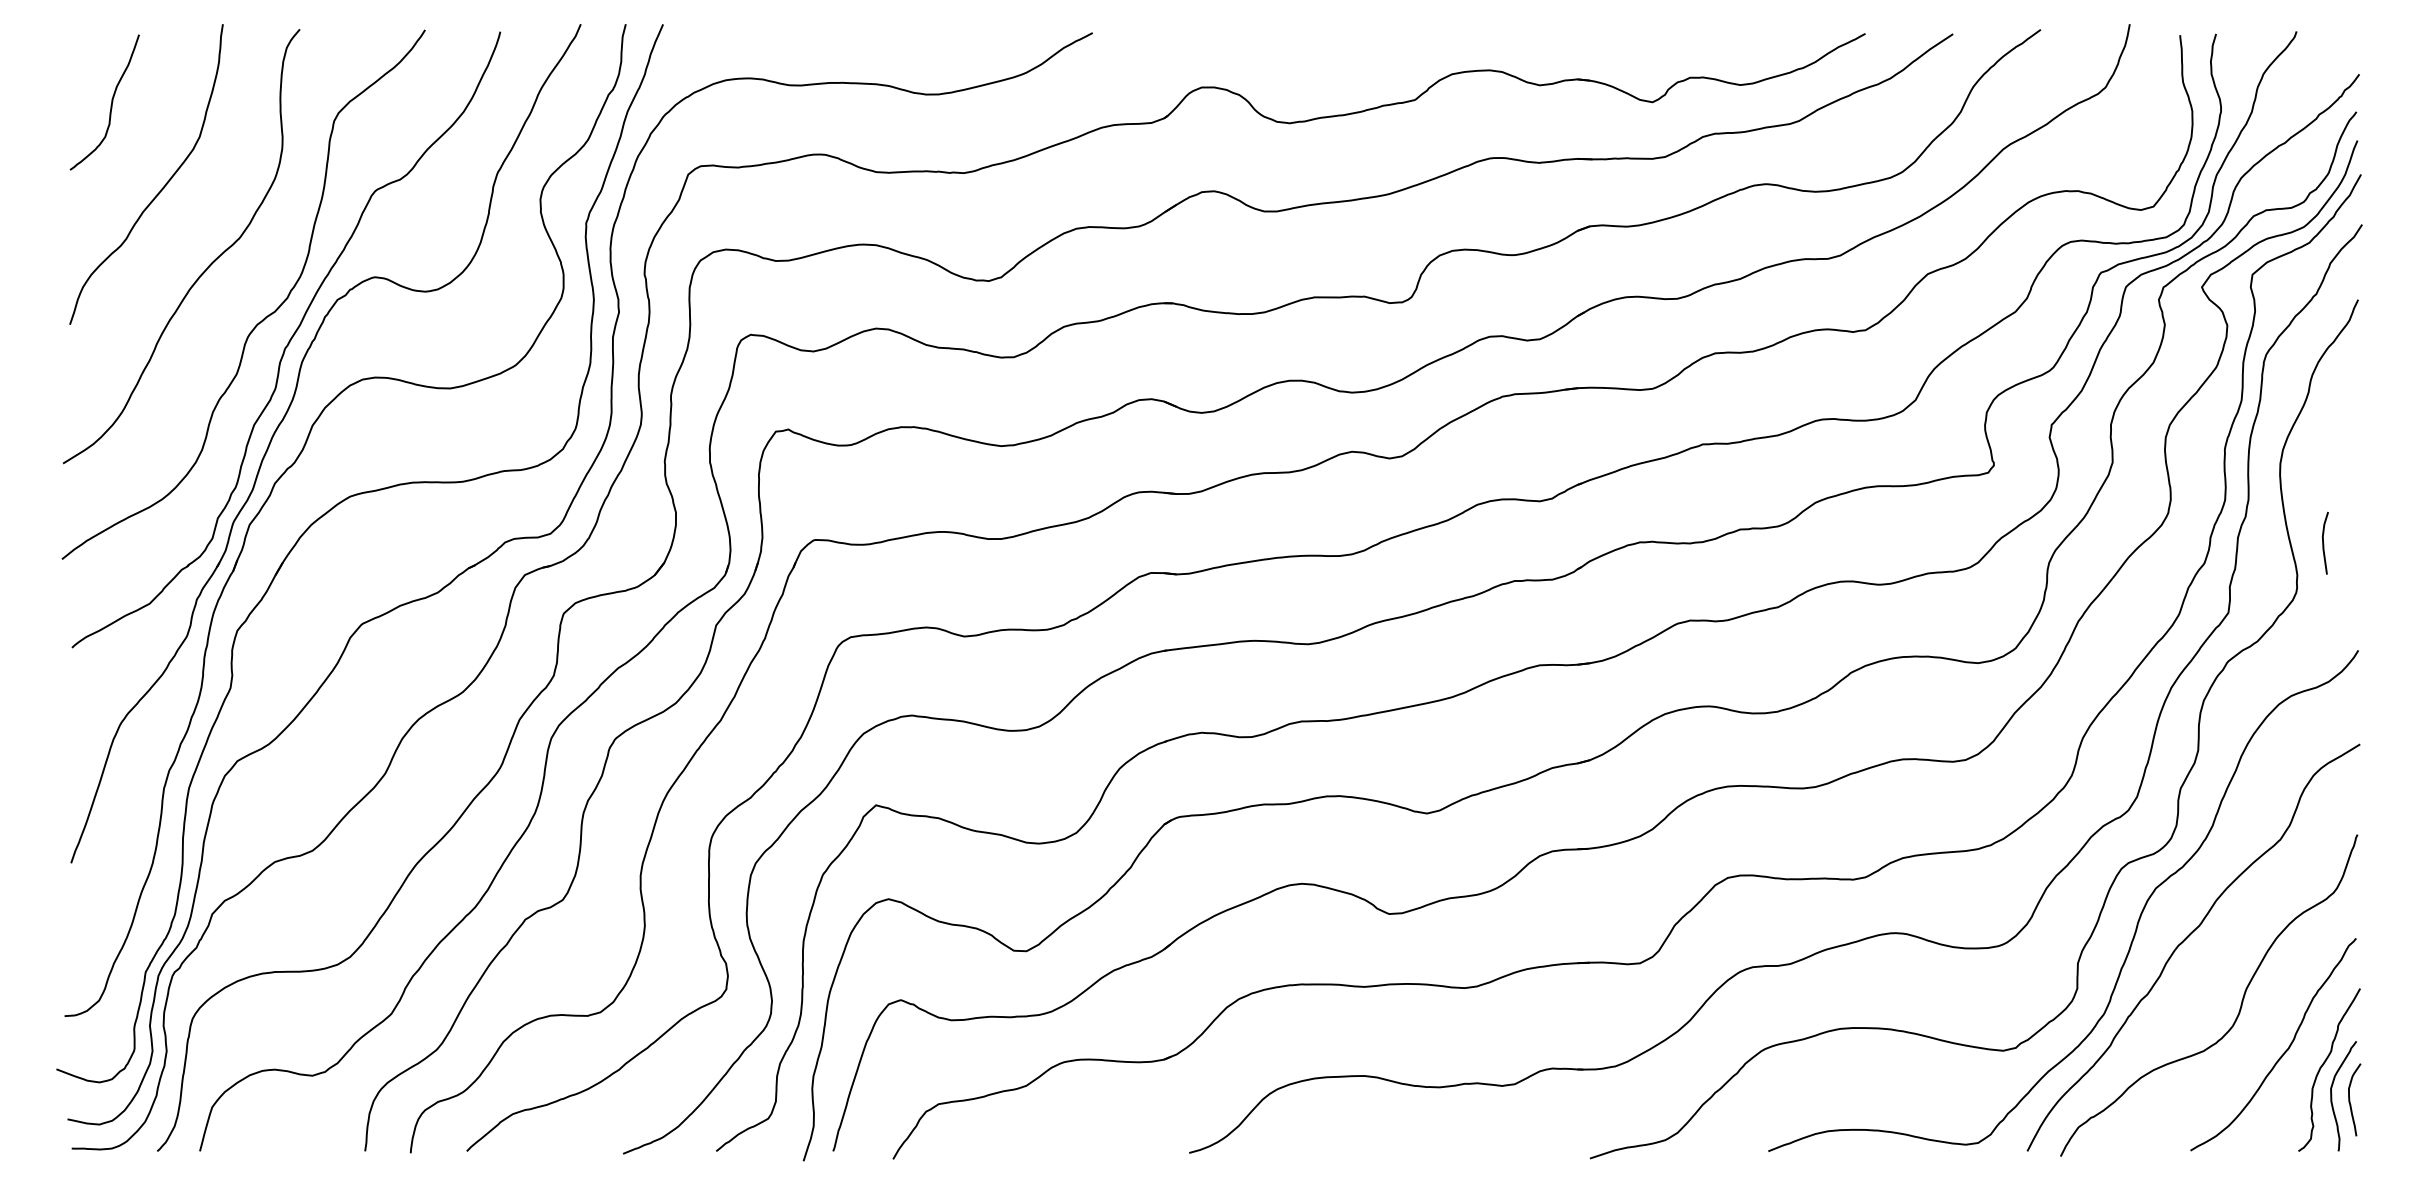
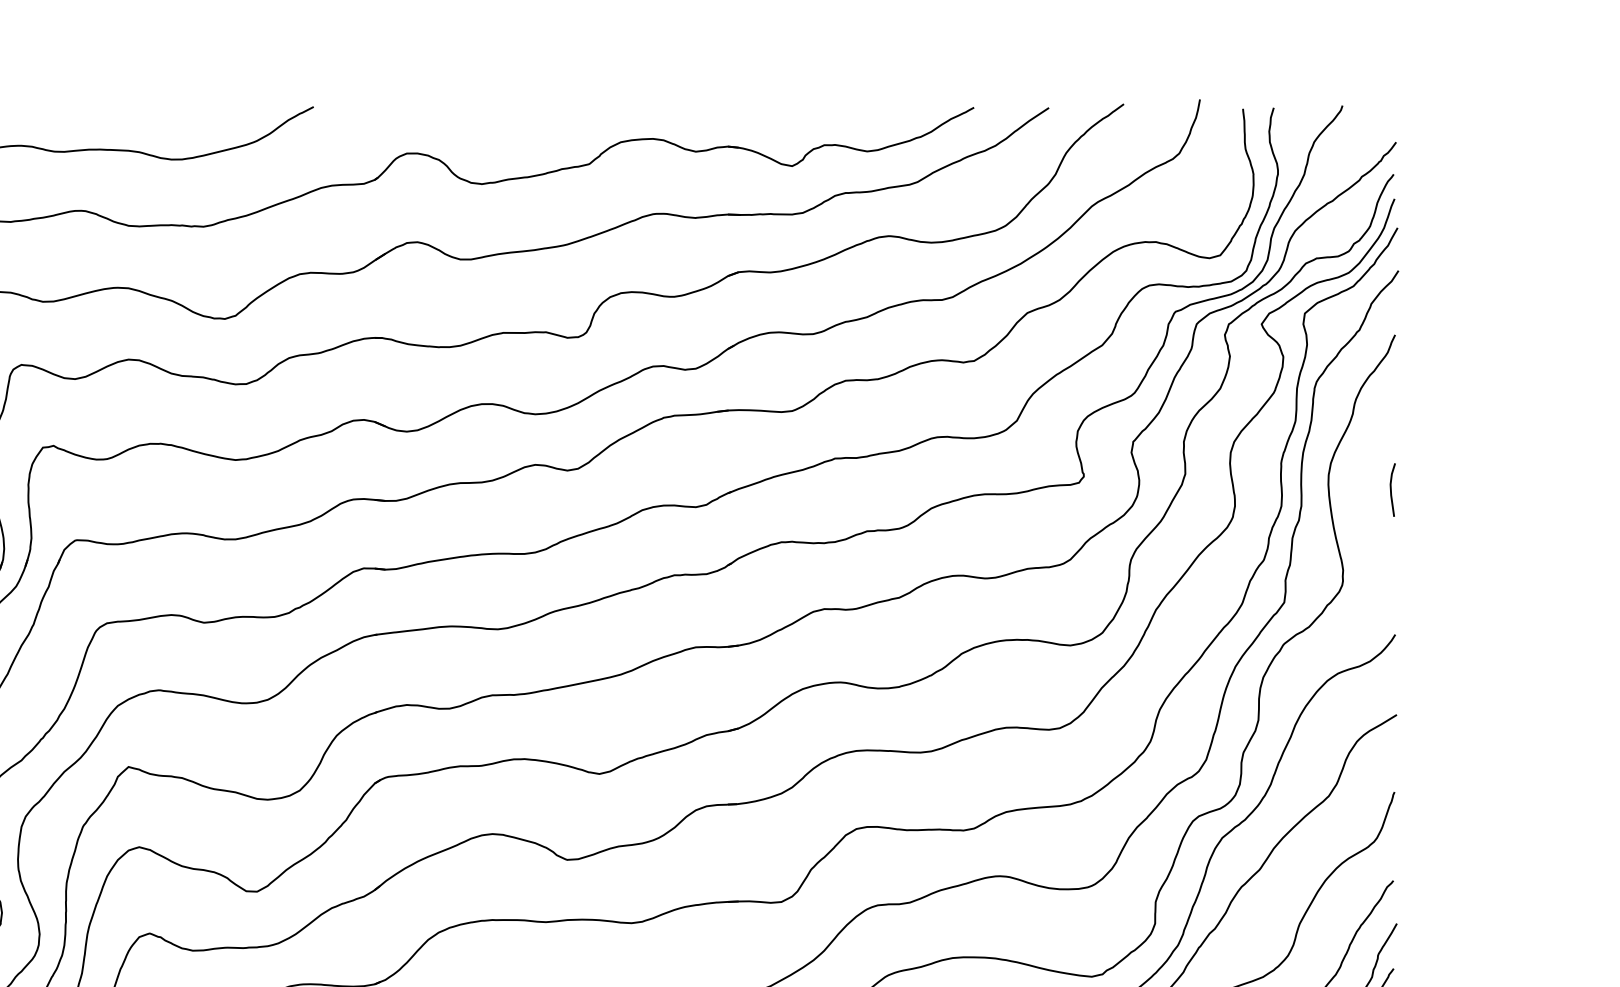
curve: (2324, 543) -> (1392, 490), moved

